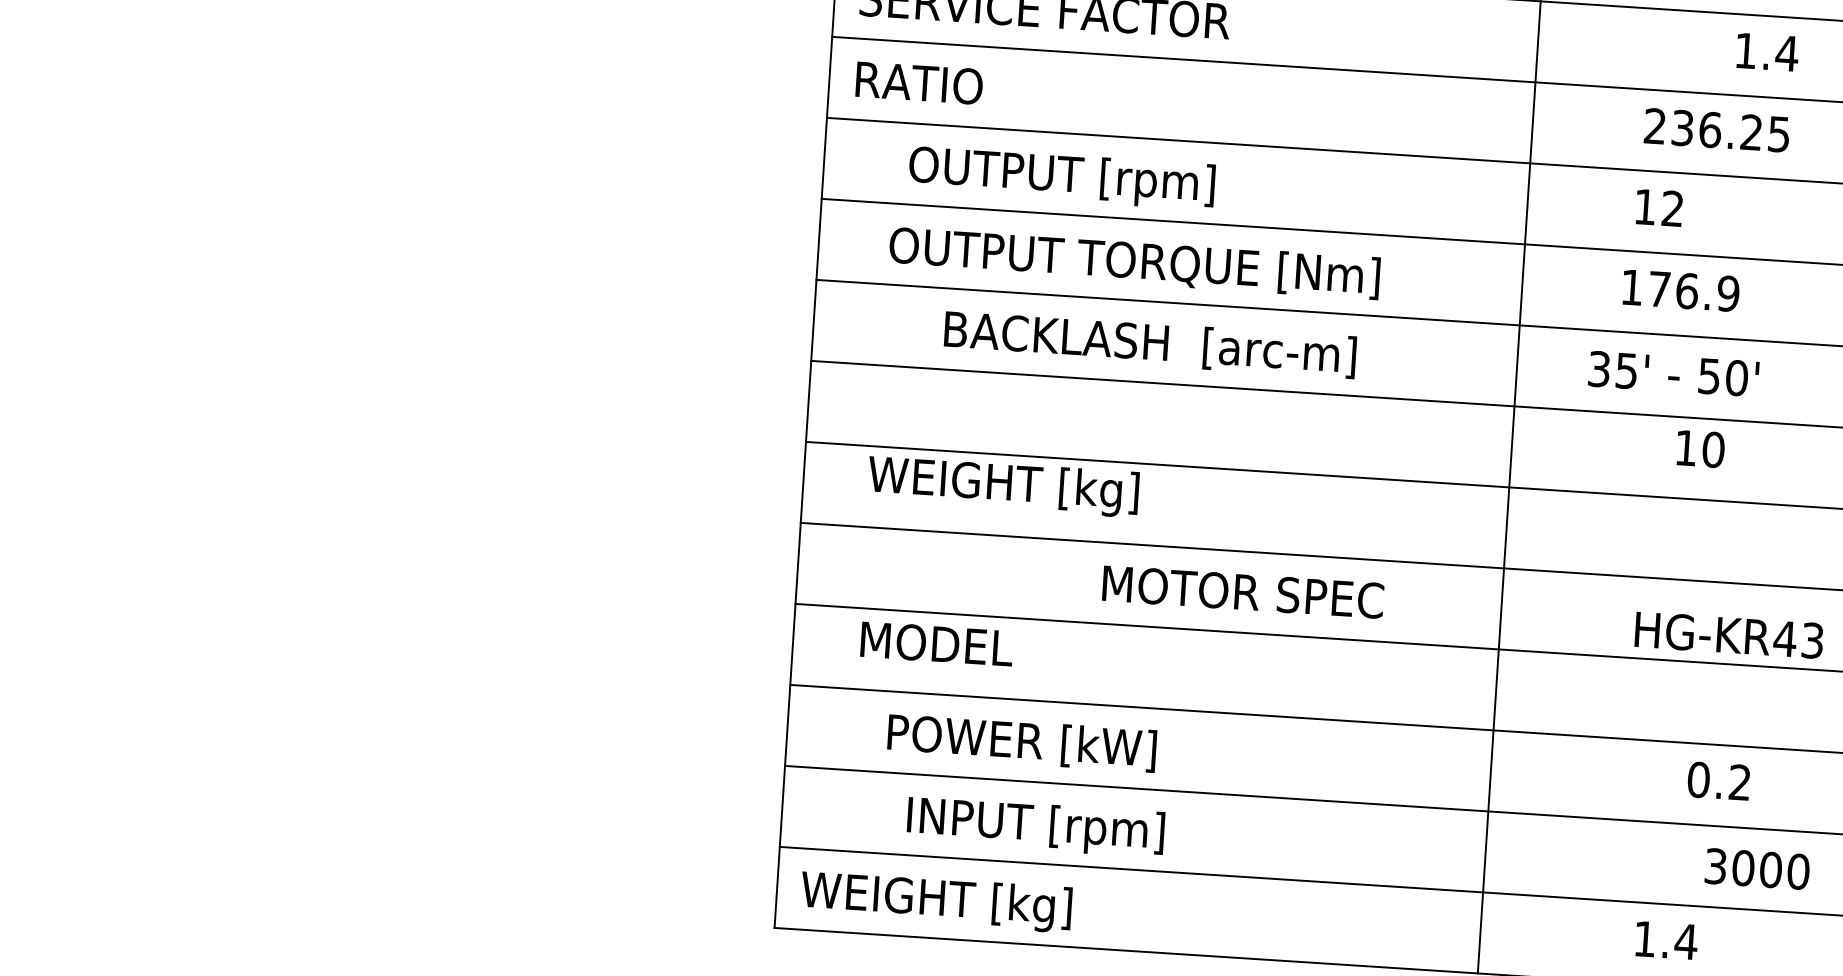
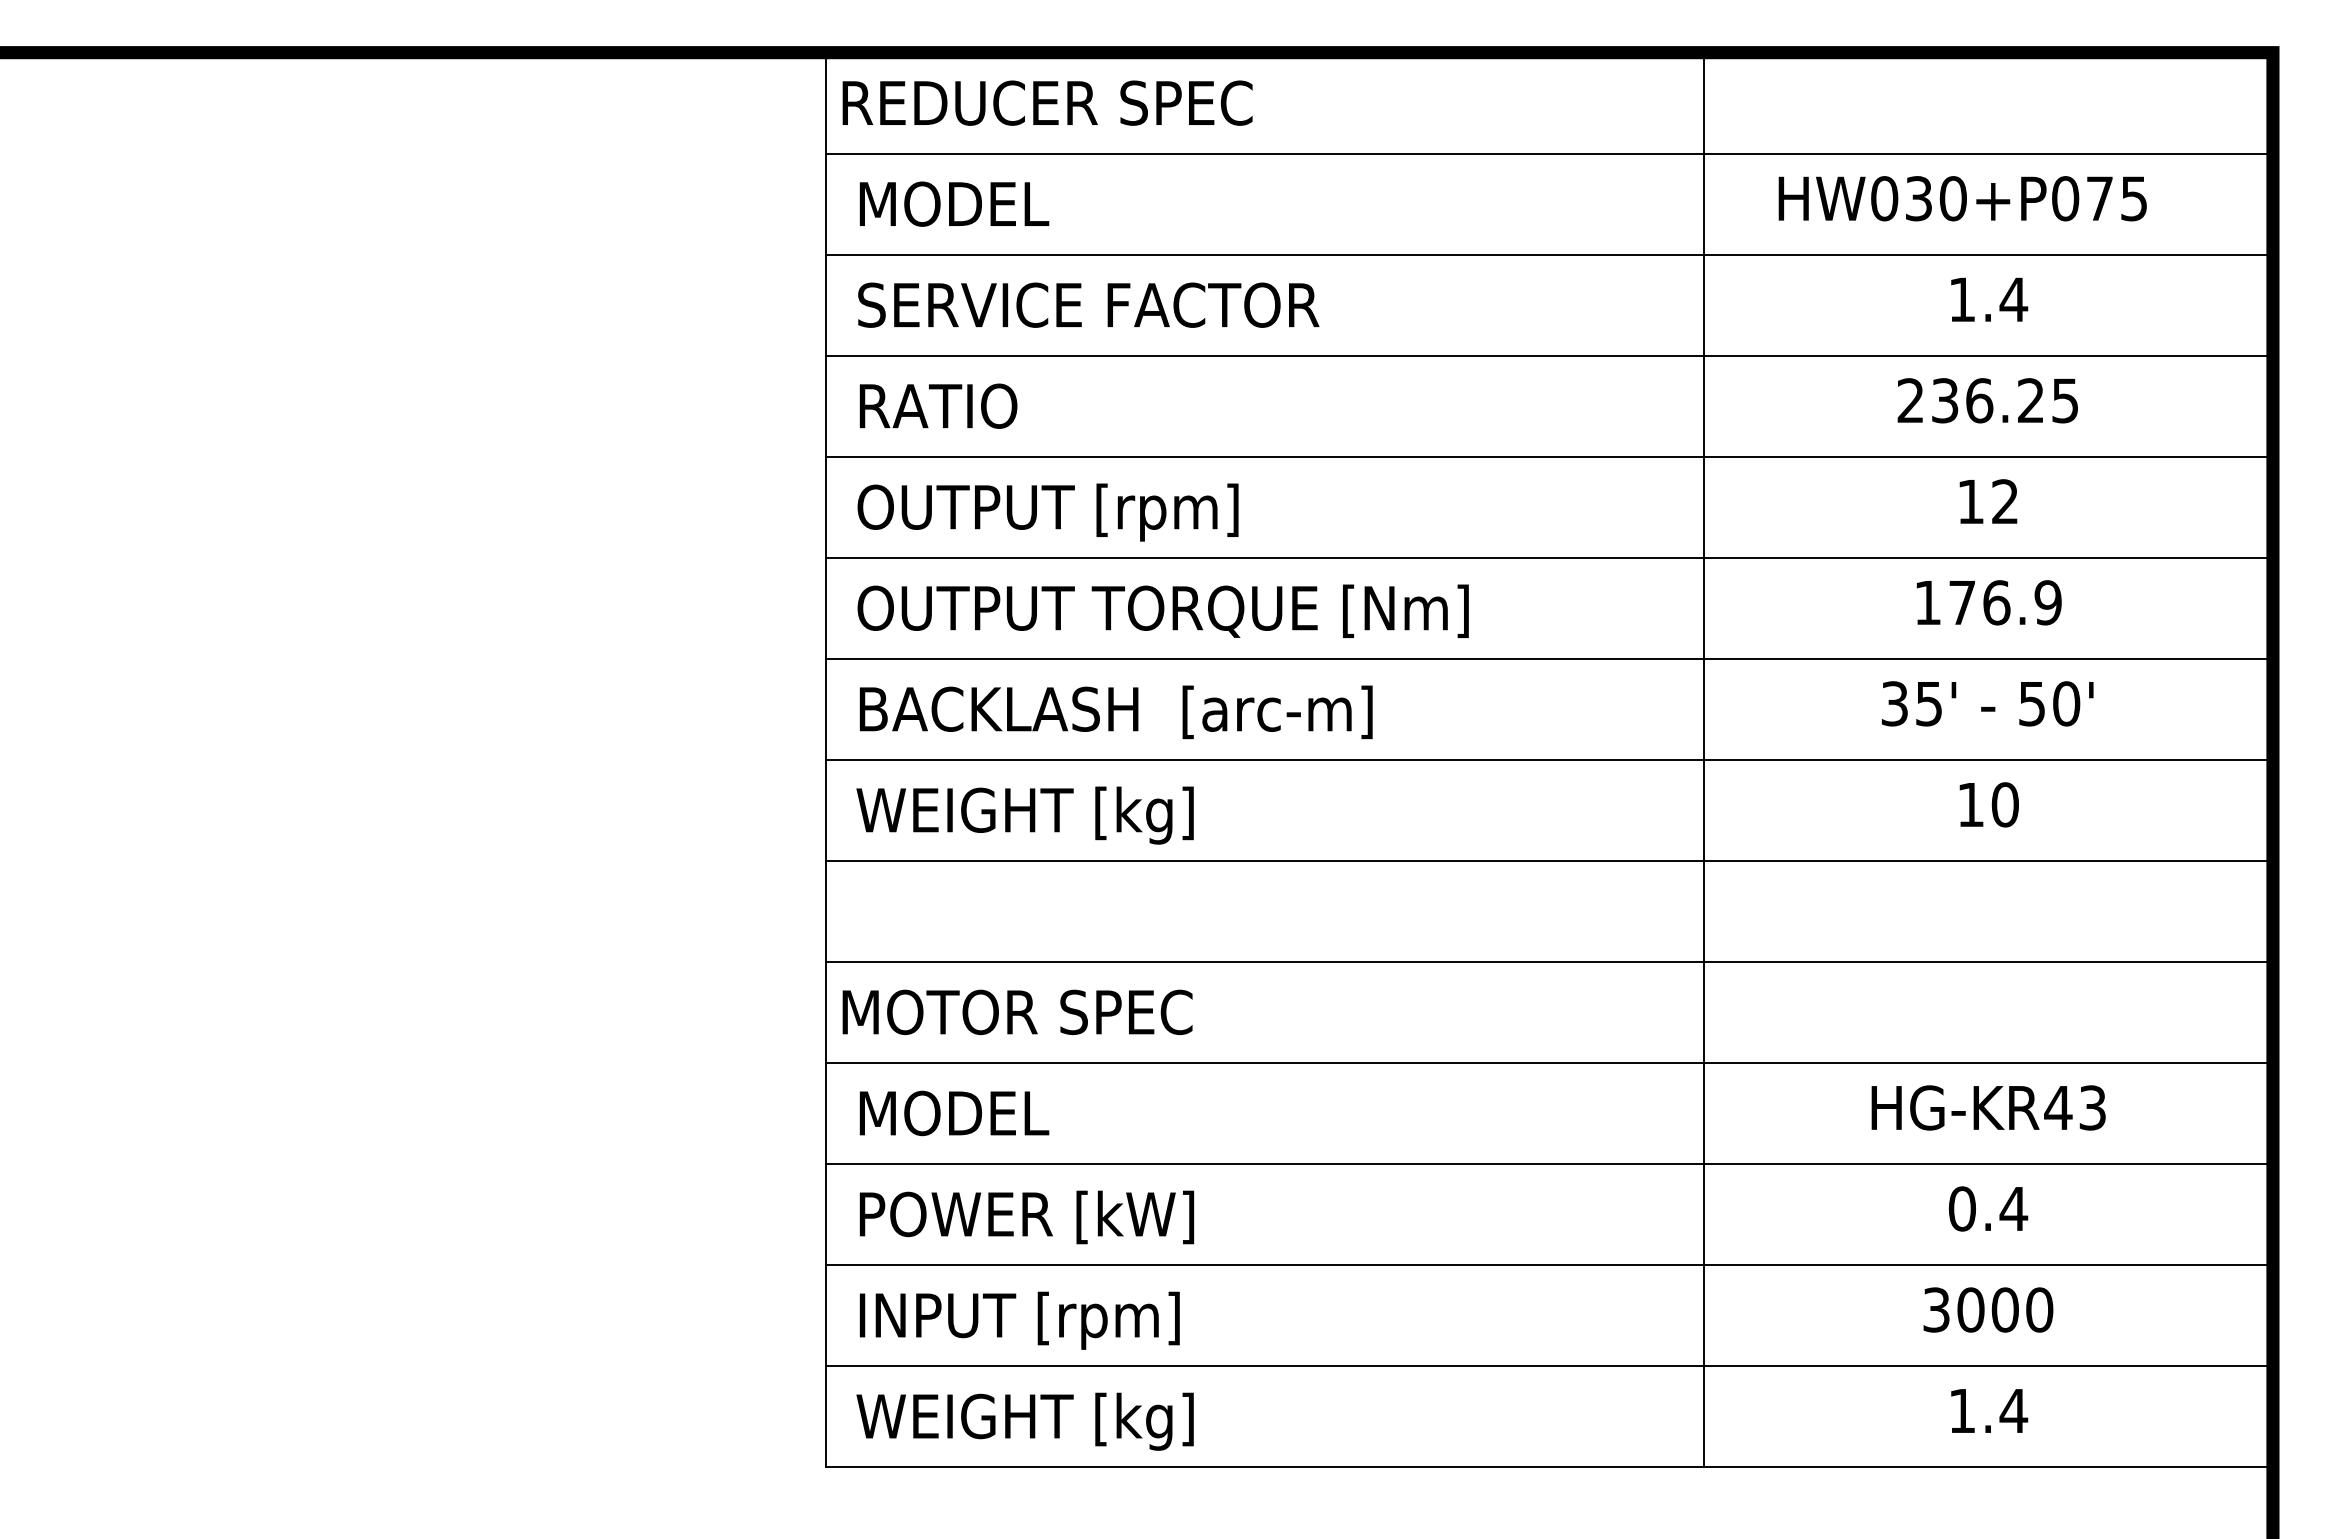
text: (1716, 130) -> (1987, 400), moved
text: (1061, 177) -> (1047, 512), moved
text: (1659, 207) -> (1988, 501), moved
text: (1134, 262) -> (1162, 610), moved
text: (1680, 290) -> (1988, 602), moved
text: (1149, 344) -> (1115, 712), moved
text: (1673, 373) -> (1987, 703), moved
text: (1700, 448) -> (1988, 804), moved
text: (1002, 486) -> (1024, 815), moved
text: (1243, 591) -> (1017, 1011), moved
text: (1729, 634) -> (1988, 1107), moved
text: (937, 644) -> (954, 1113), moved
text: (1021, 743) -> (1026, 1217), moved
text: (1739, 782) -> (2013, 1208), 0.2 -> 0.4
text: (1035, 826) -> (1019, 1320), moved
text: (1757, 868) -> (1988, 1309), moved
text: (1666, 940) -> (1989, 1410), moved

